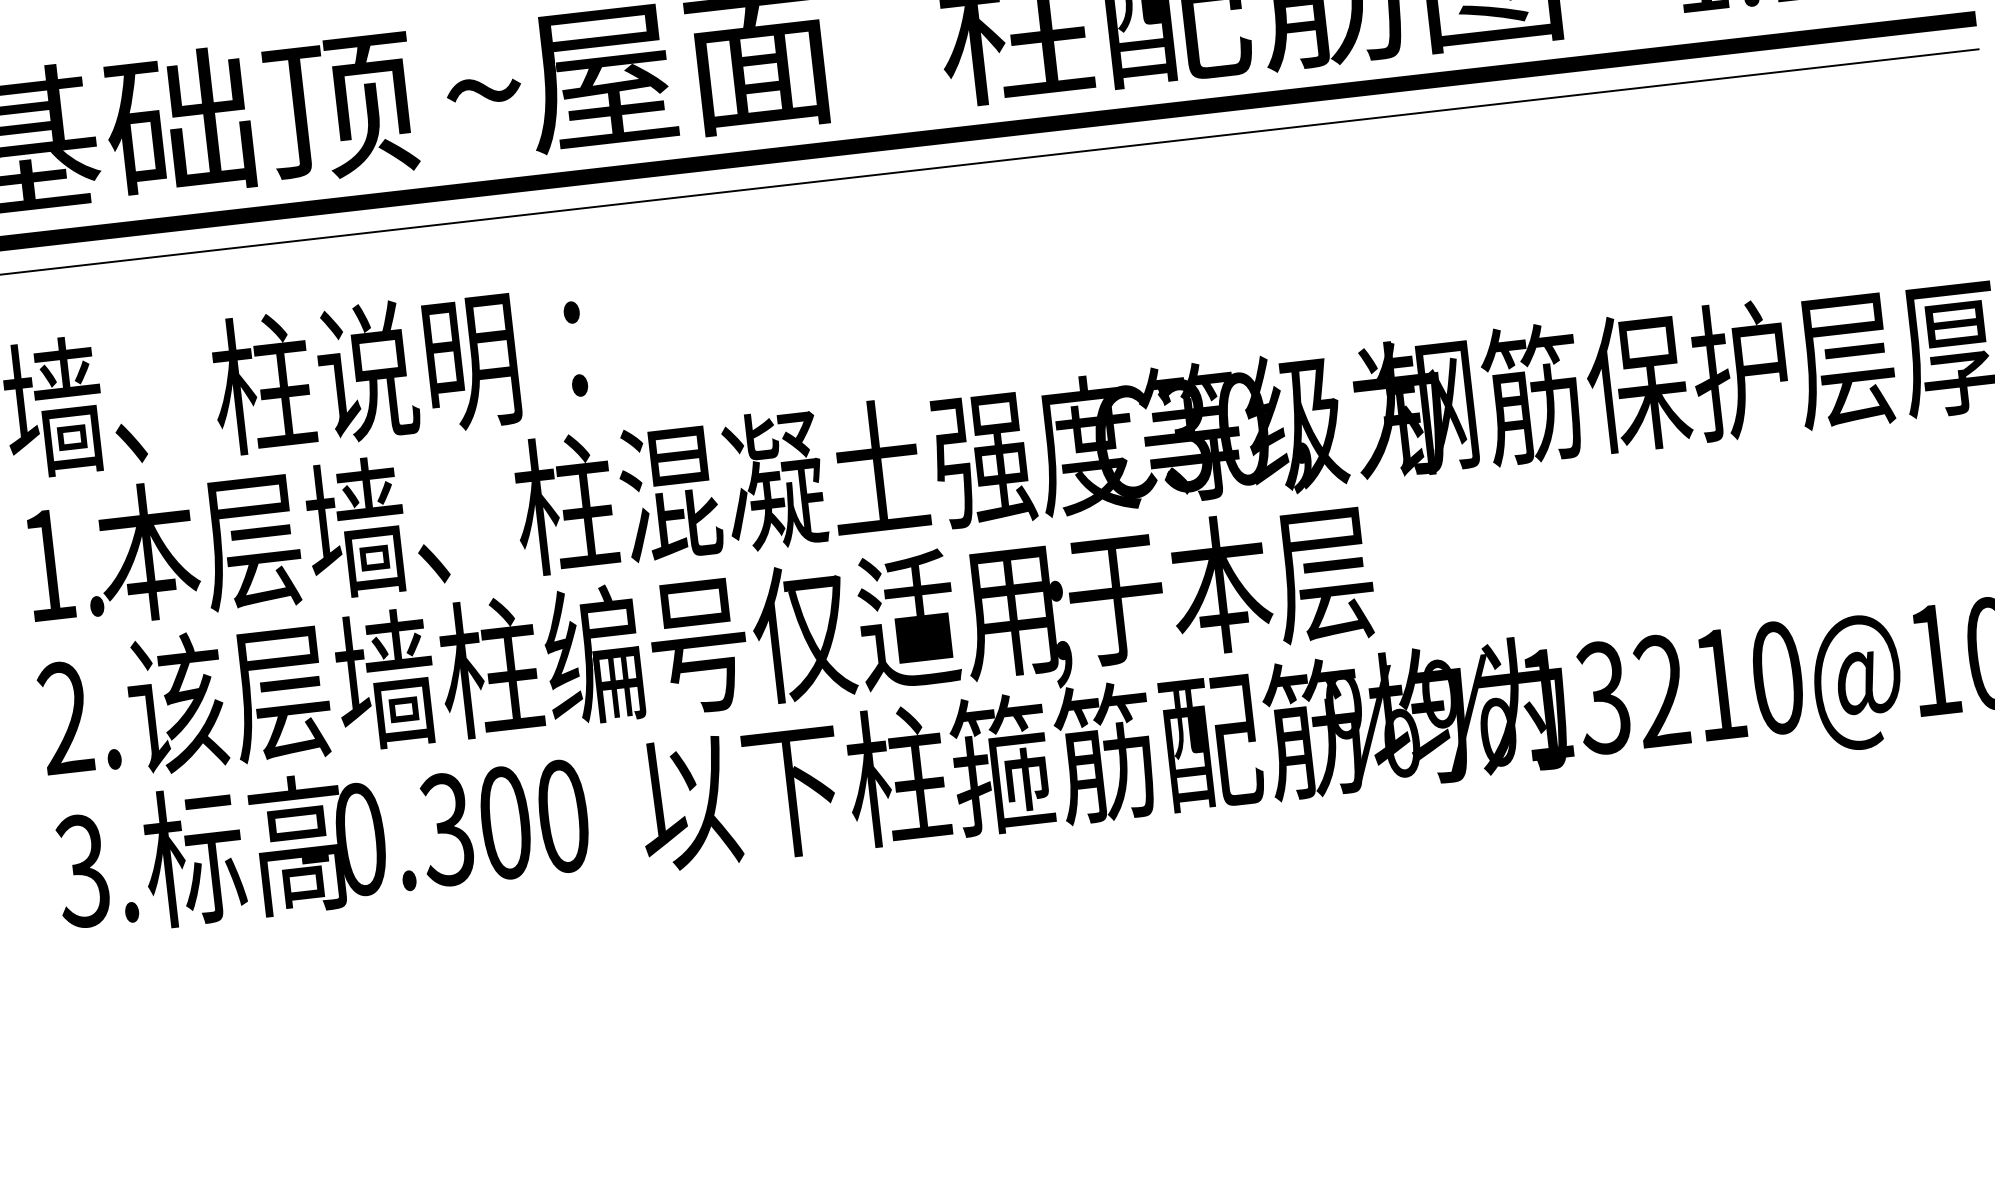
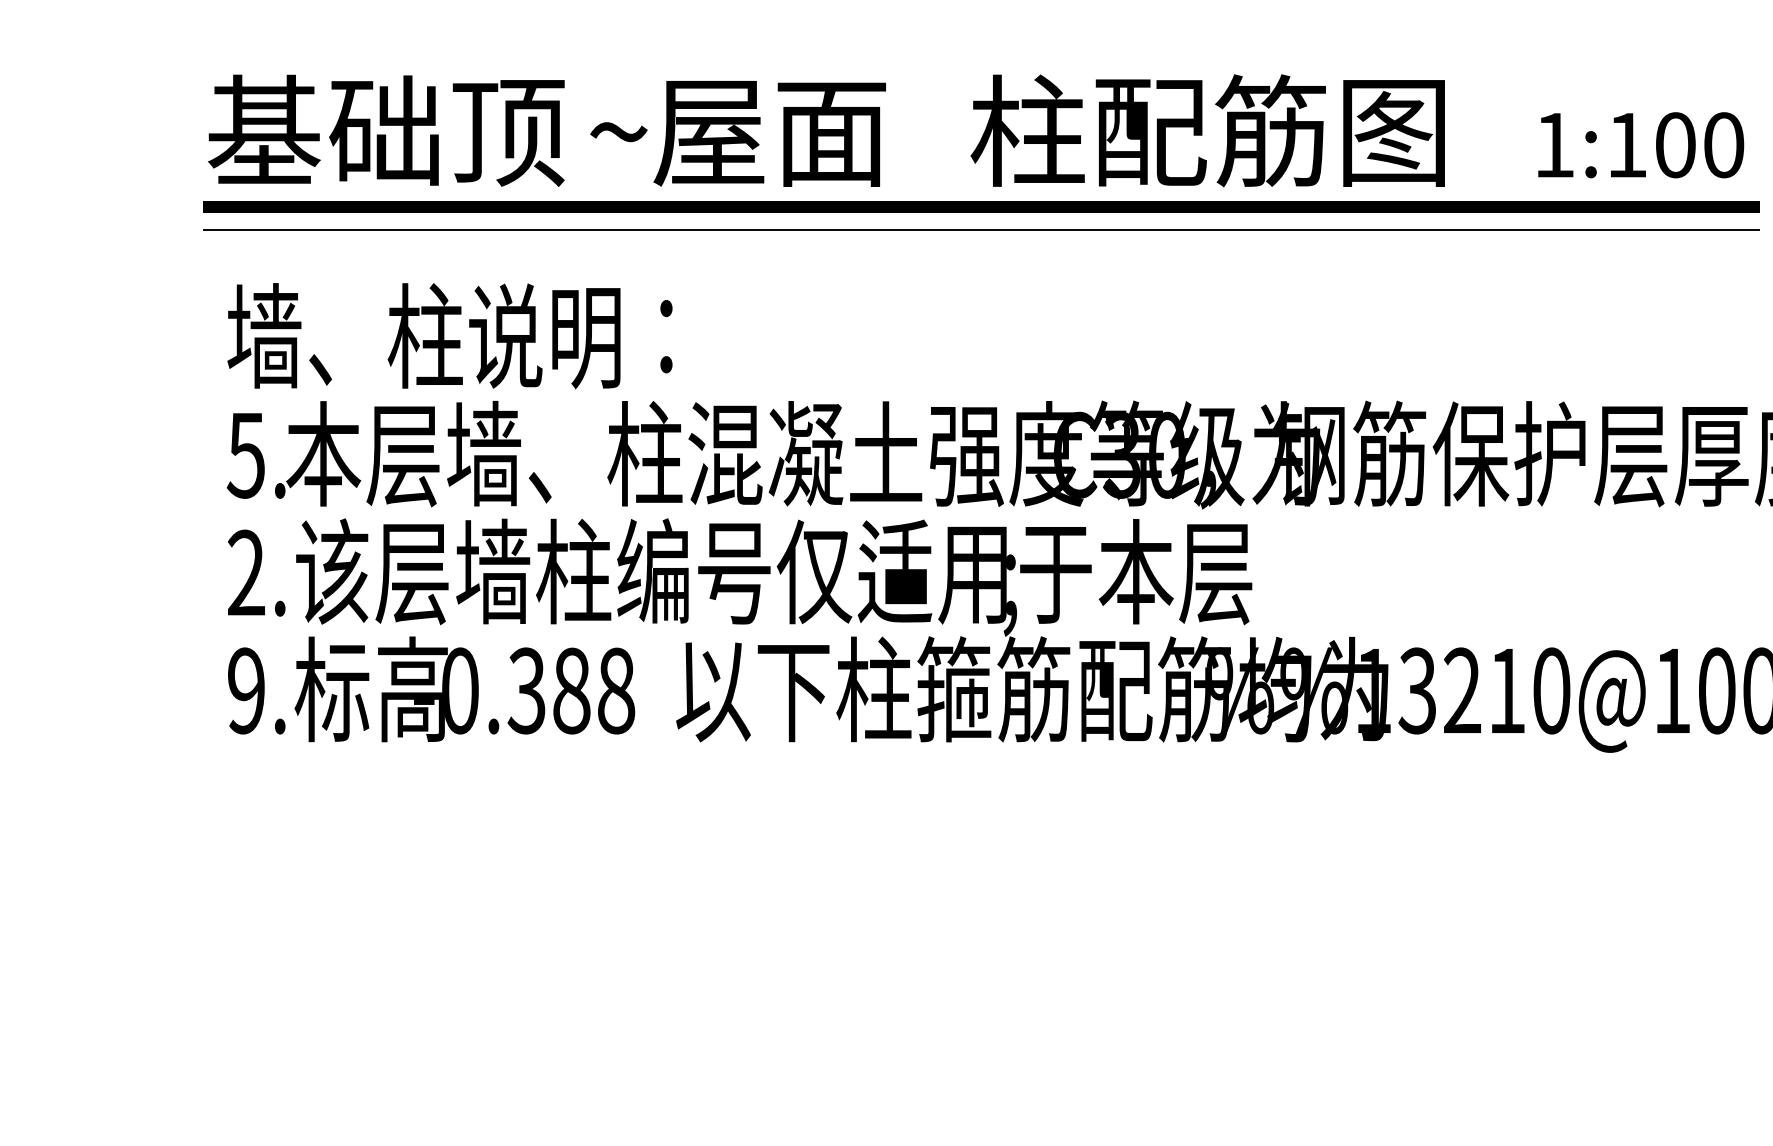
text: (46, 565) -> (245, 455), 1. -> 5.
text: (534, 819) -> (594, 690), -0.300 -> -0.388
text: (81, 870) -> (245, 690), 3. -> 9.

